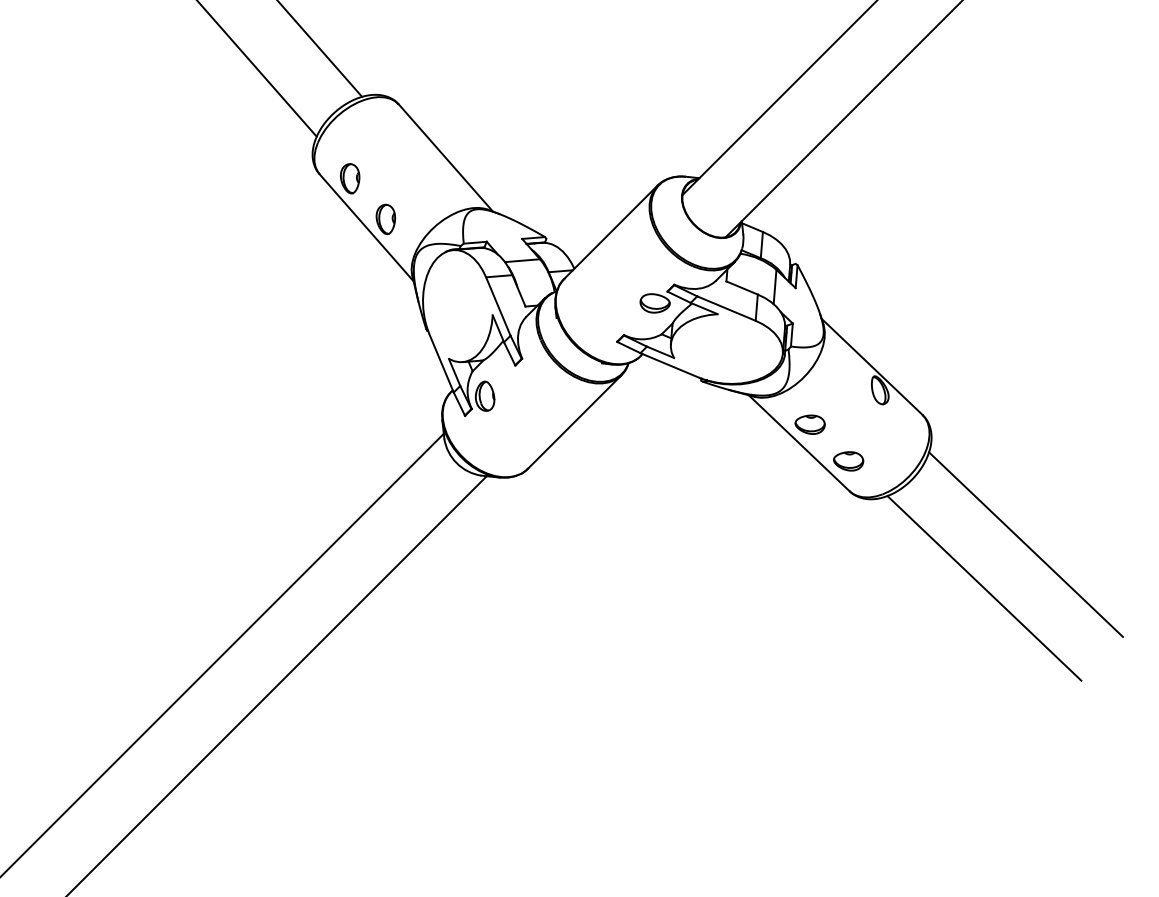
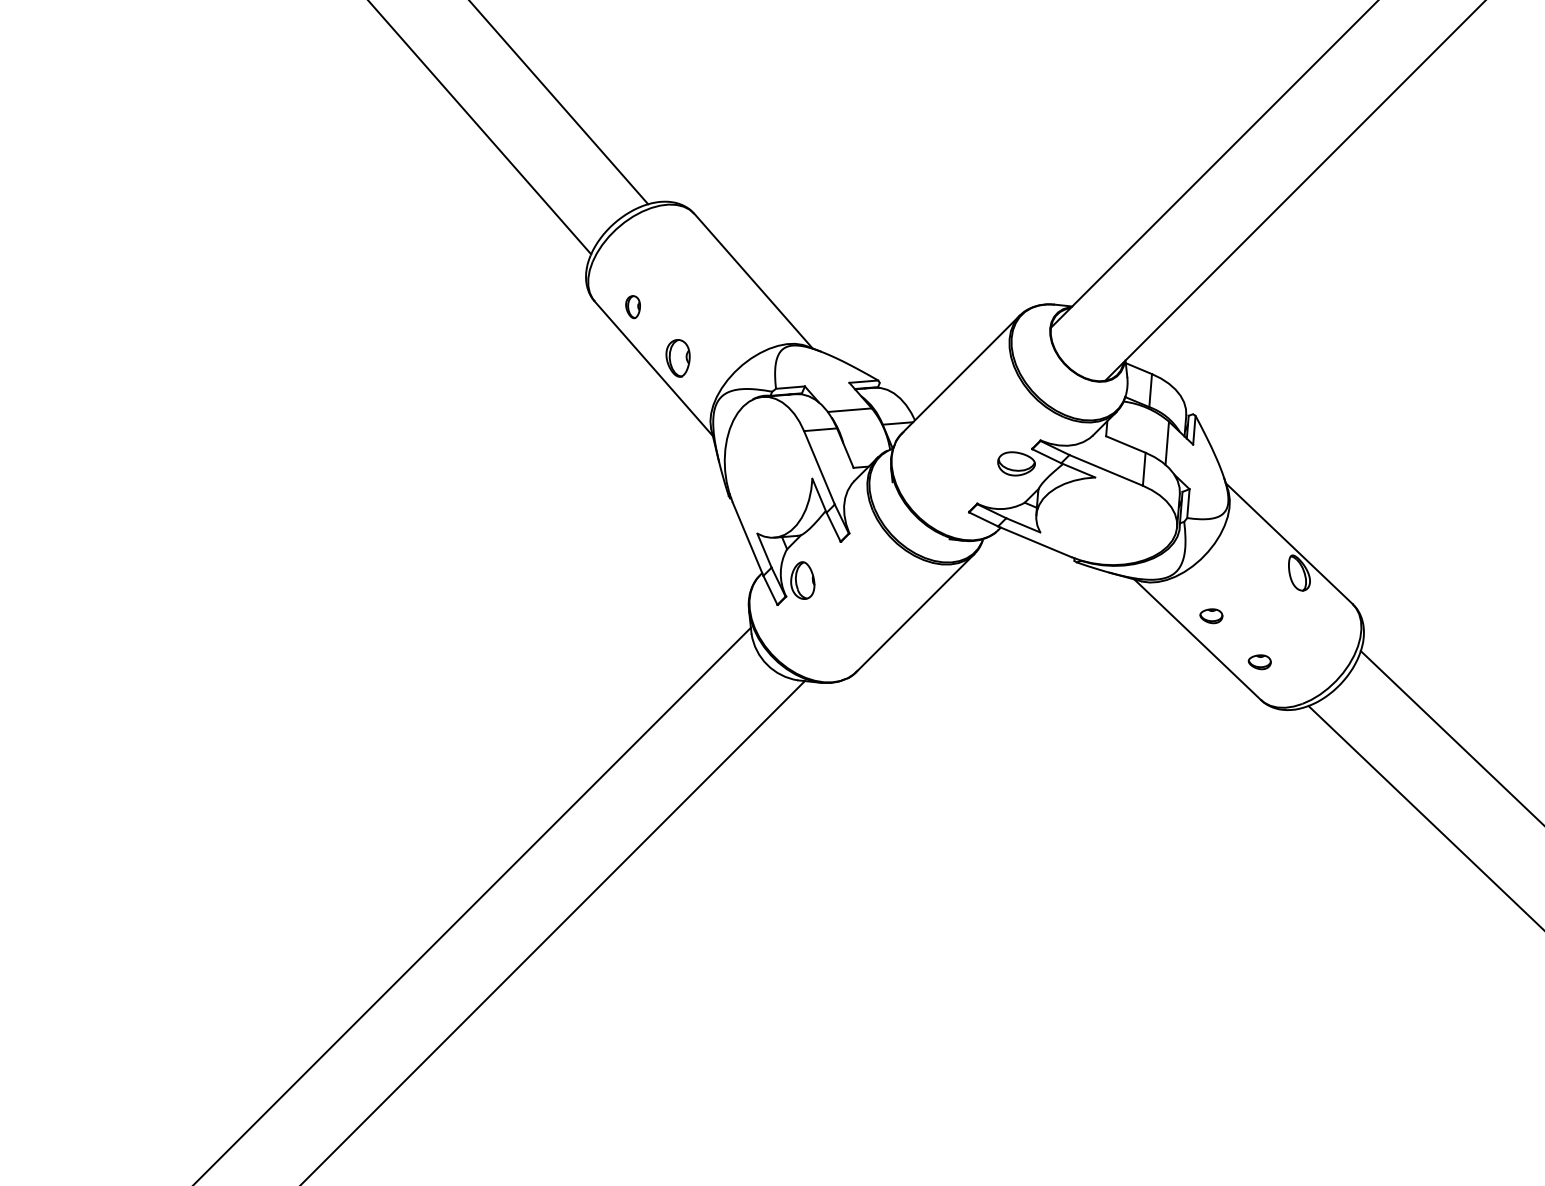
part: (349, 178) -> (632, 306), size x0.6
part: (810, 424) -> (1211, 615), size x0.6
part: (848, 460) -> (1259, 661), size x0.6

